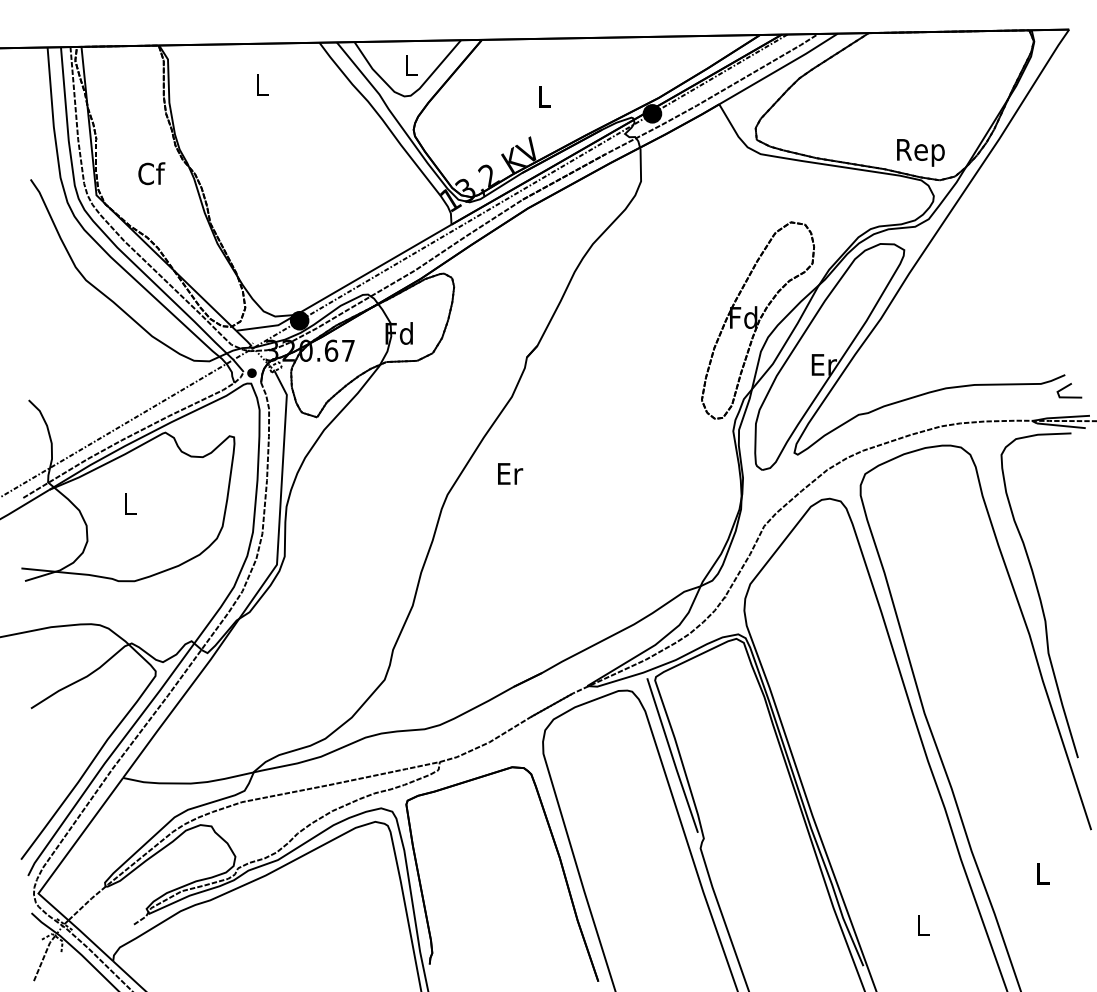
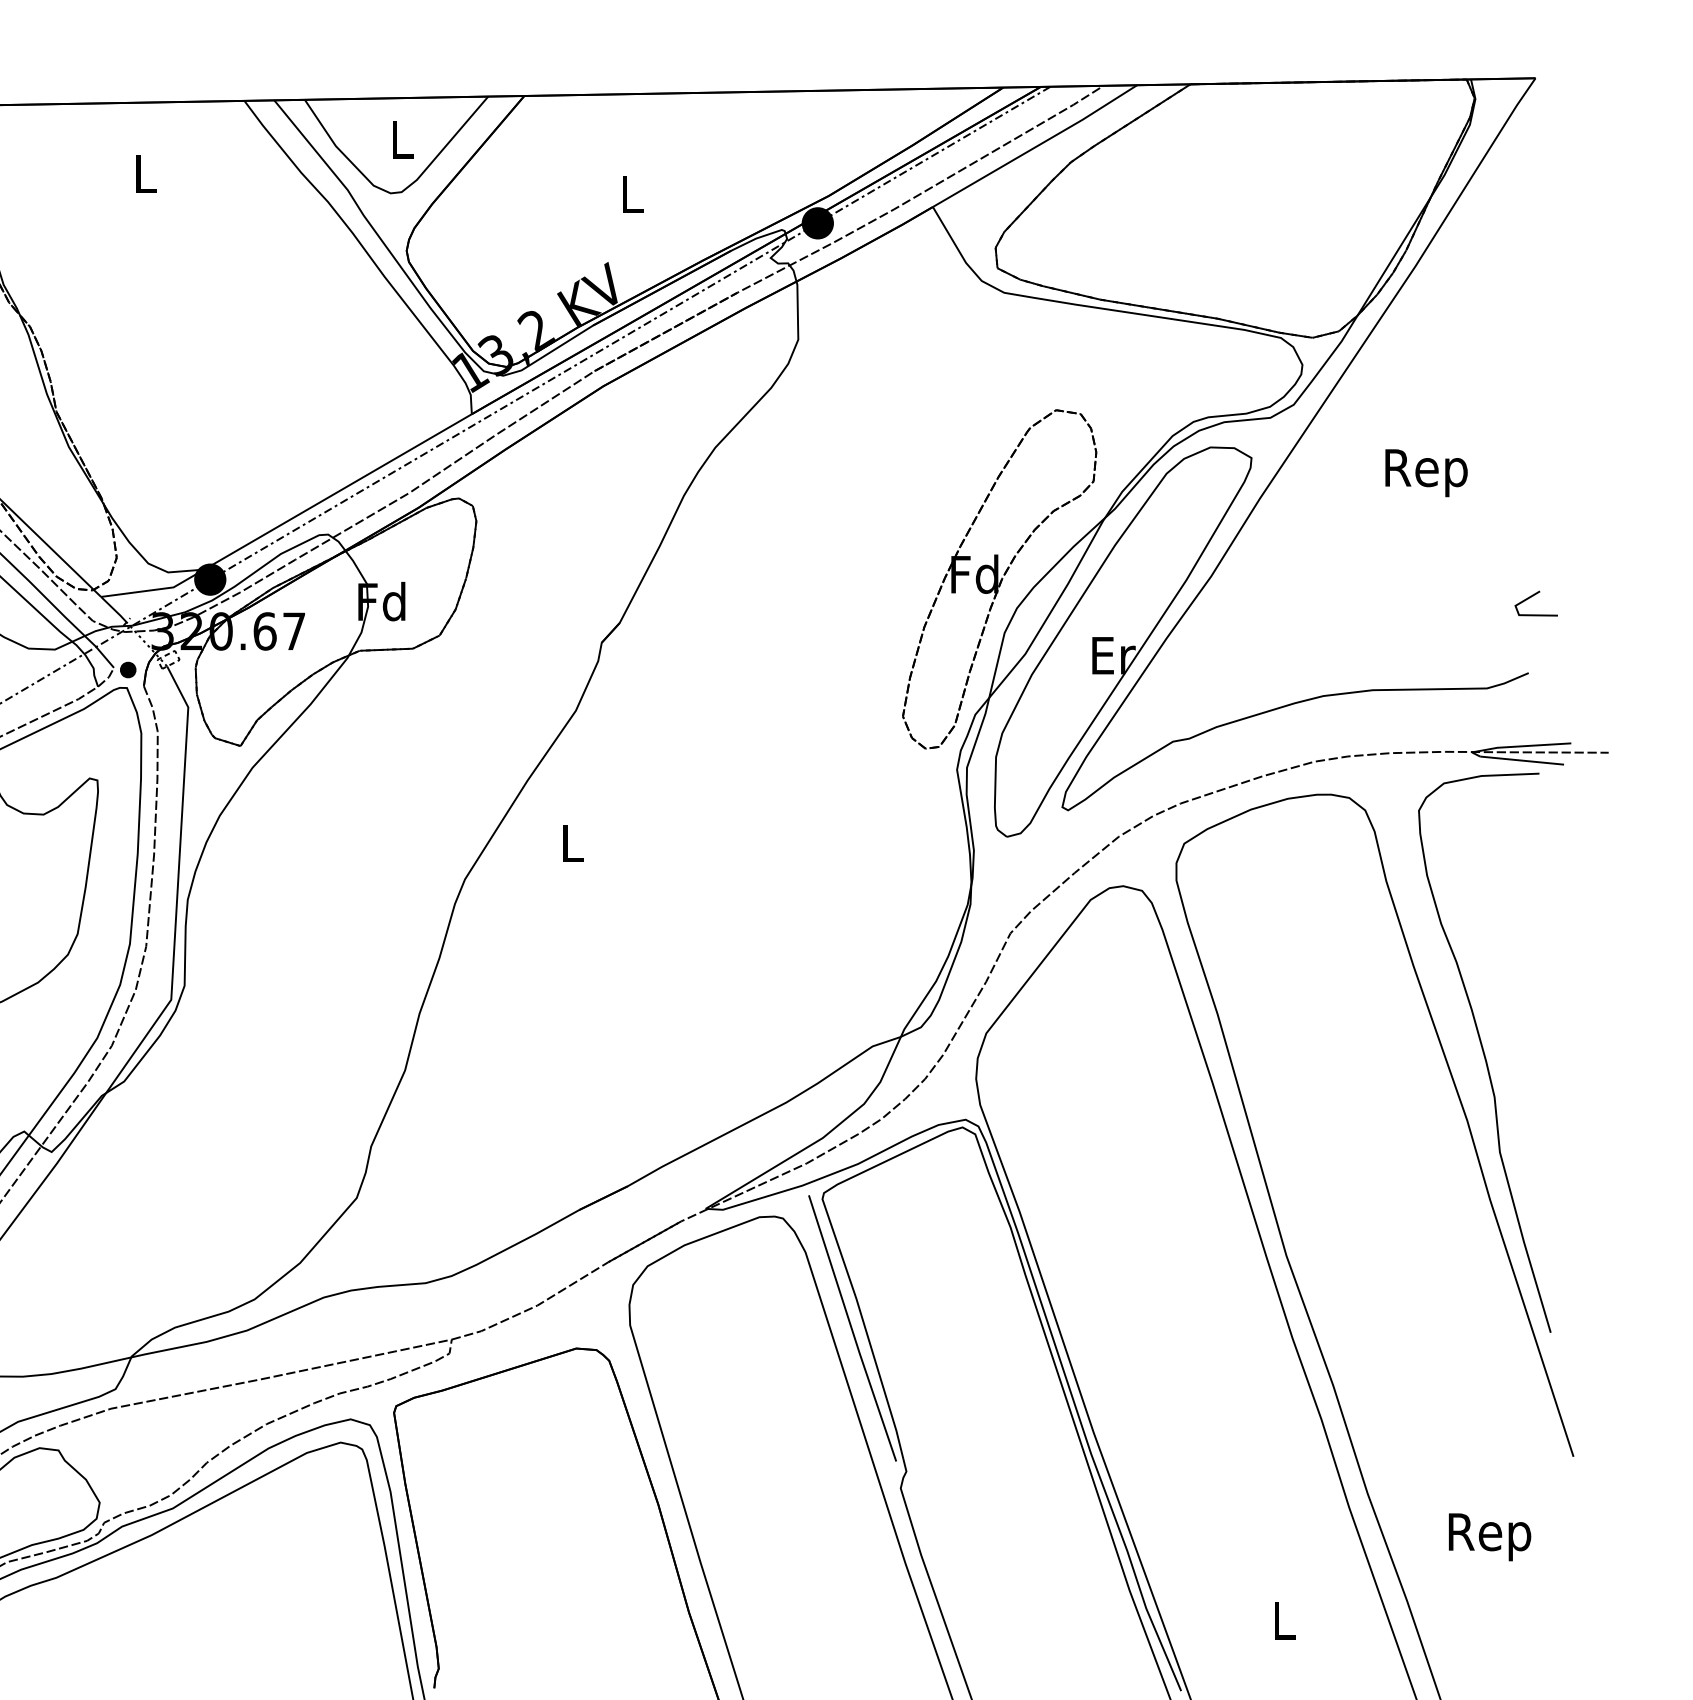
text: (920, 152) -> (1425, 472), moved
line: (1067, 387) -> (1532, 598), moved
text: (510, 473) -> (573, 842), Er -> L
text: (1042, 876) -> (1489, 1536), L -> Rep

